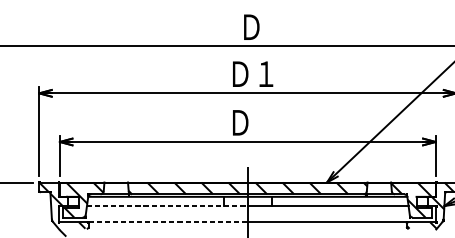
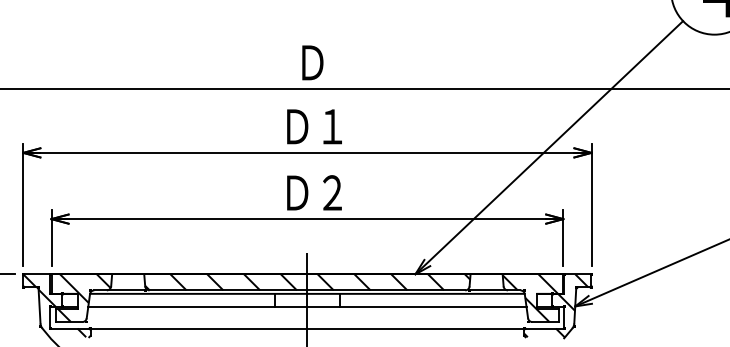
text: (266, 122) -> (332, 192), Ｄ -> Ｄ２
line: (167, 206) -> (197, 306), dashed -> solid
line: (168, 222) -> (199, 328), dashed -> solid

